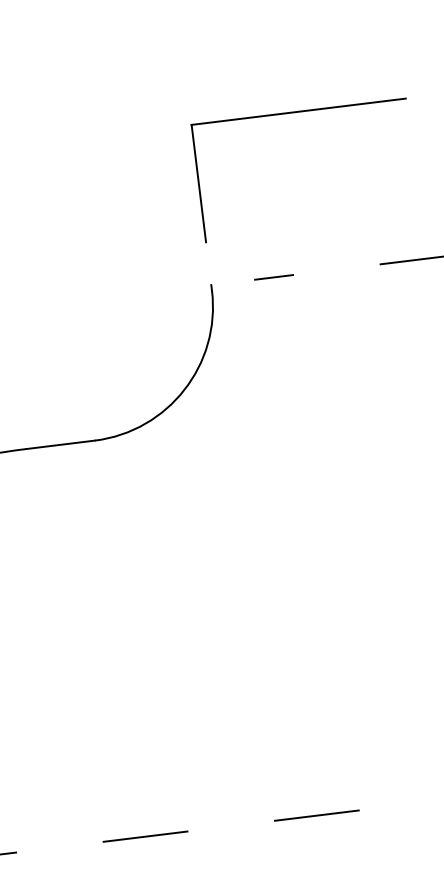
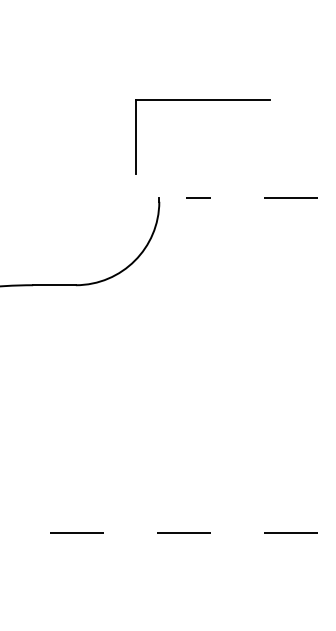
part: (297, 112) -> (202, 100), moved

